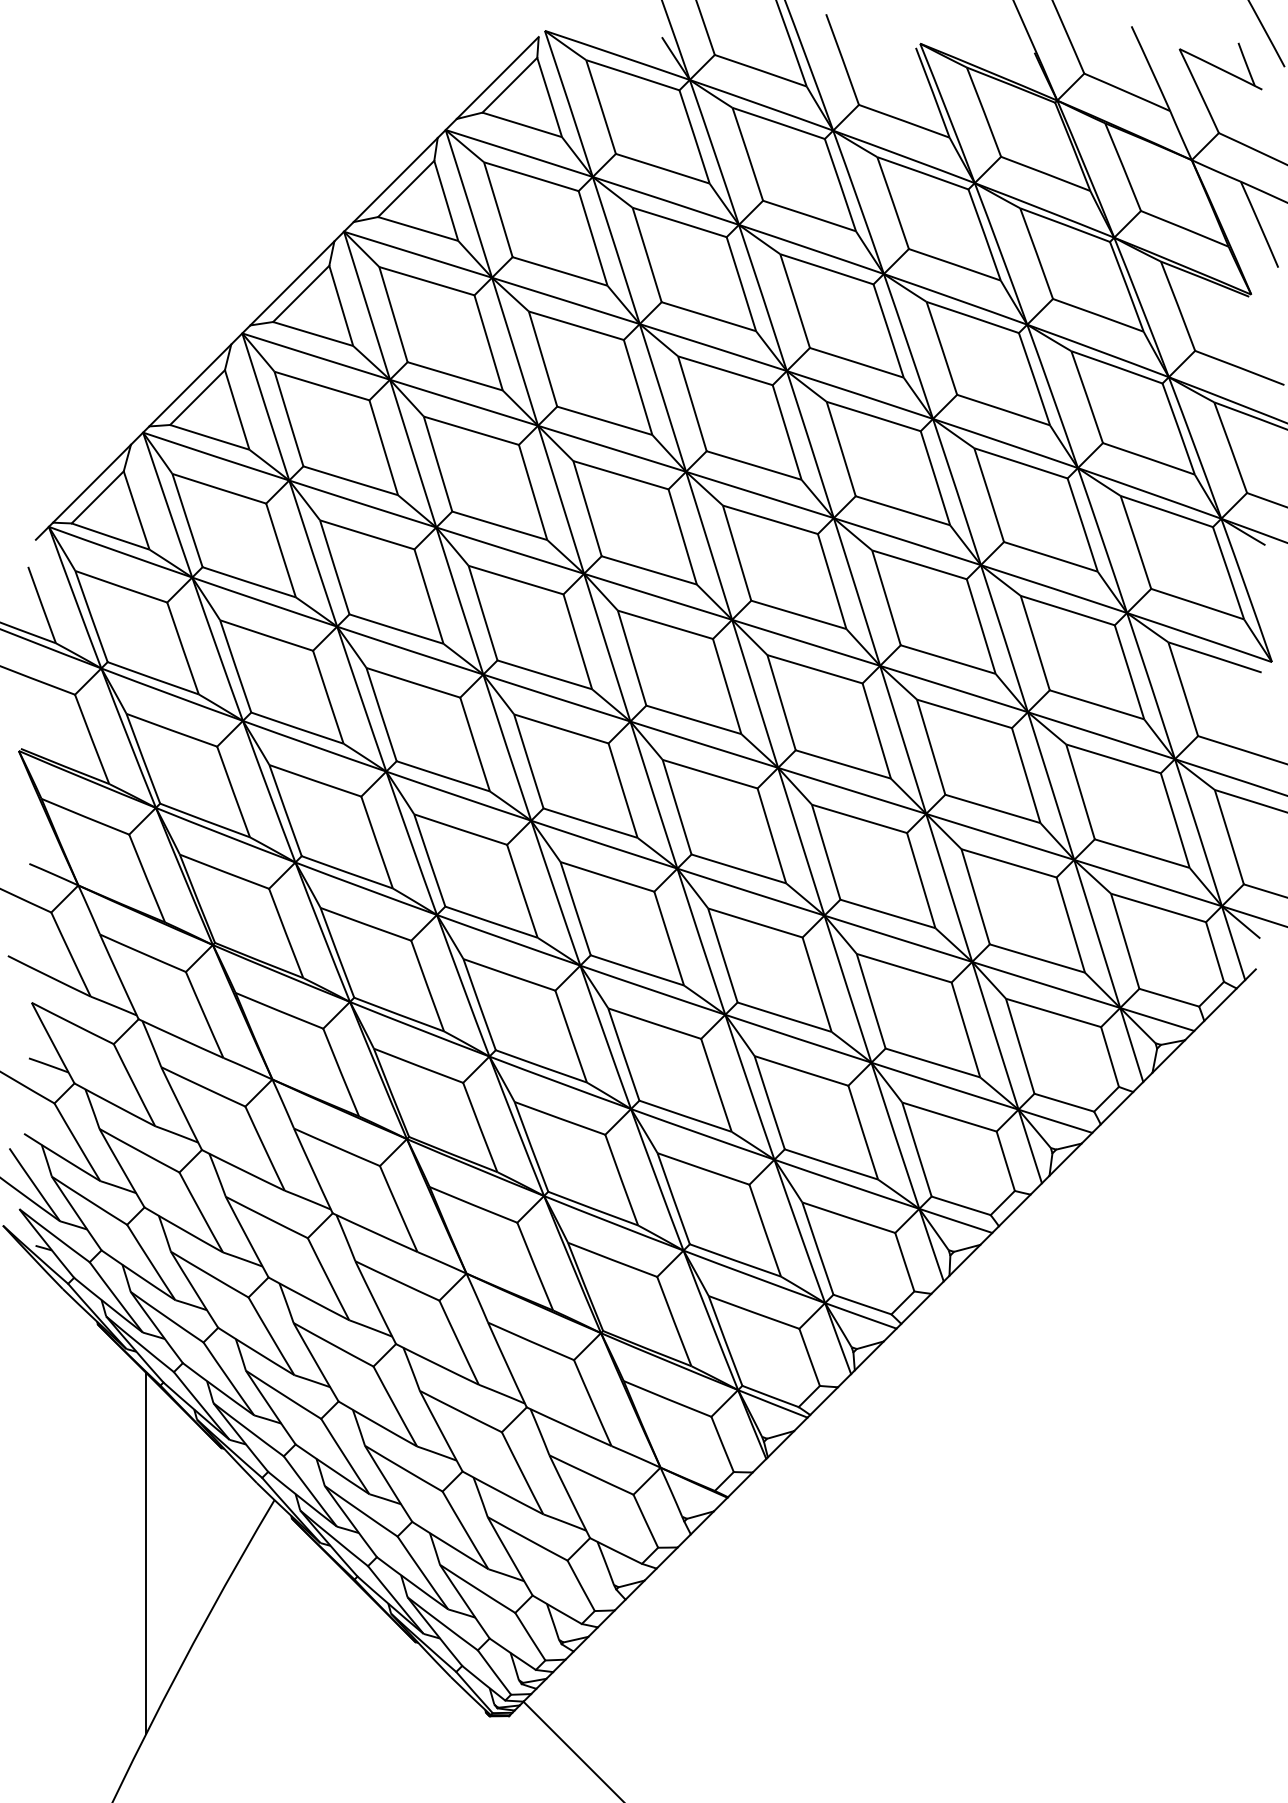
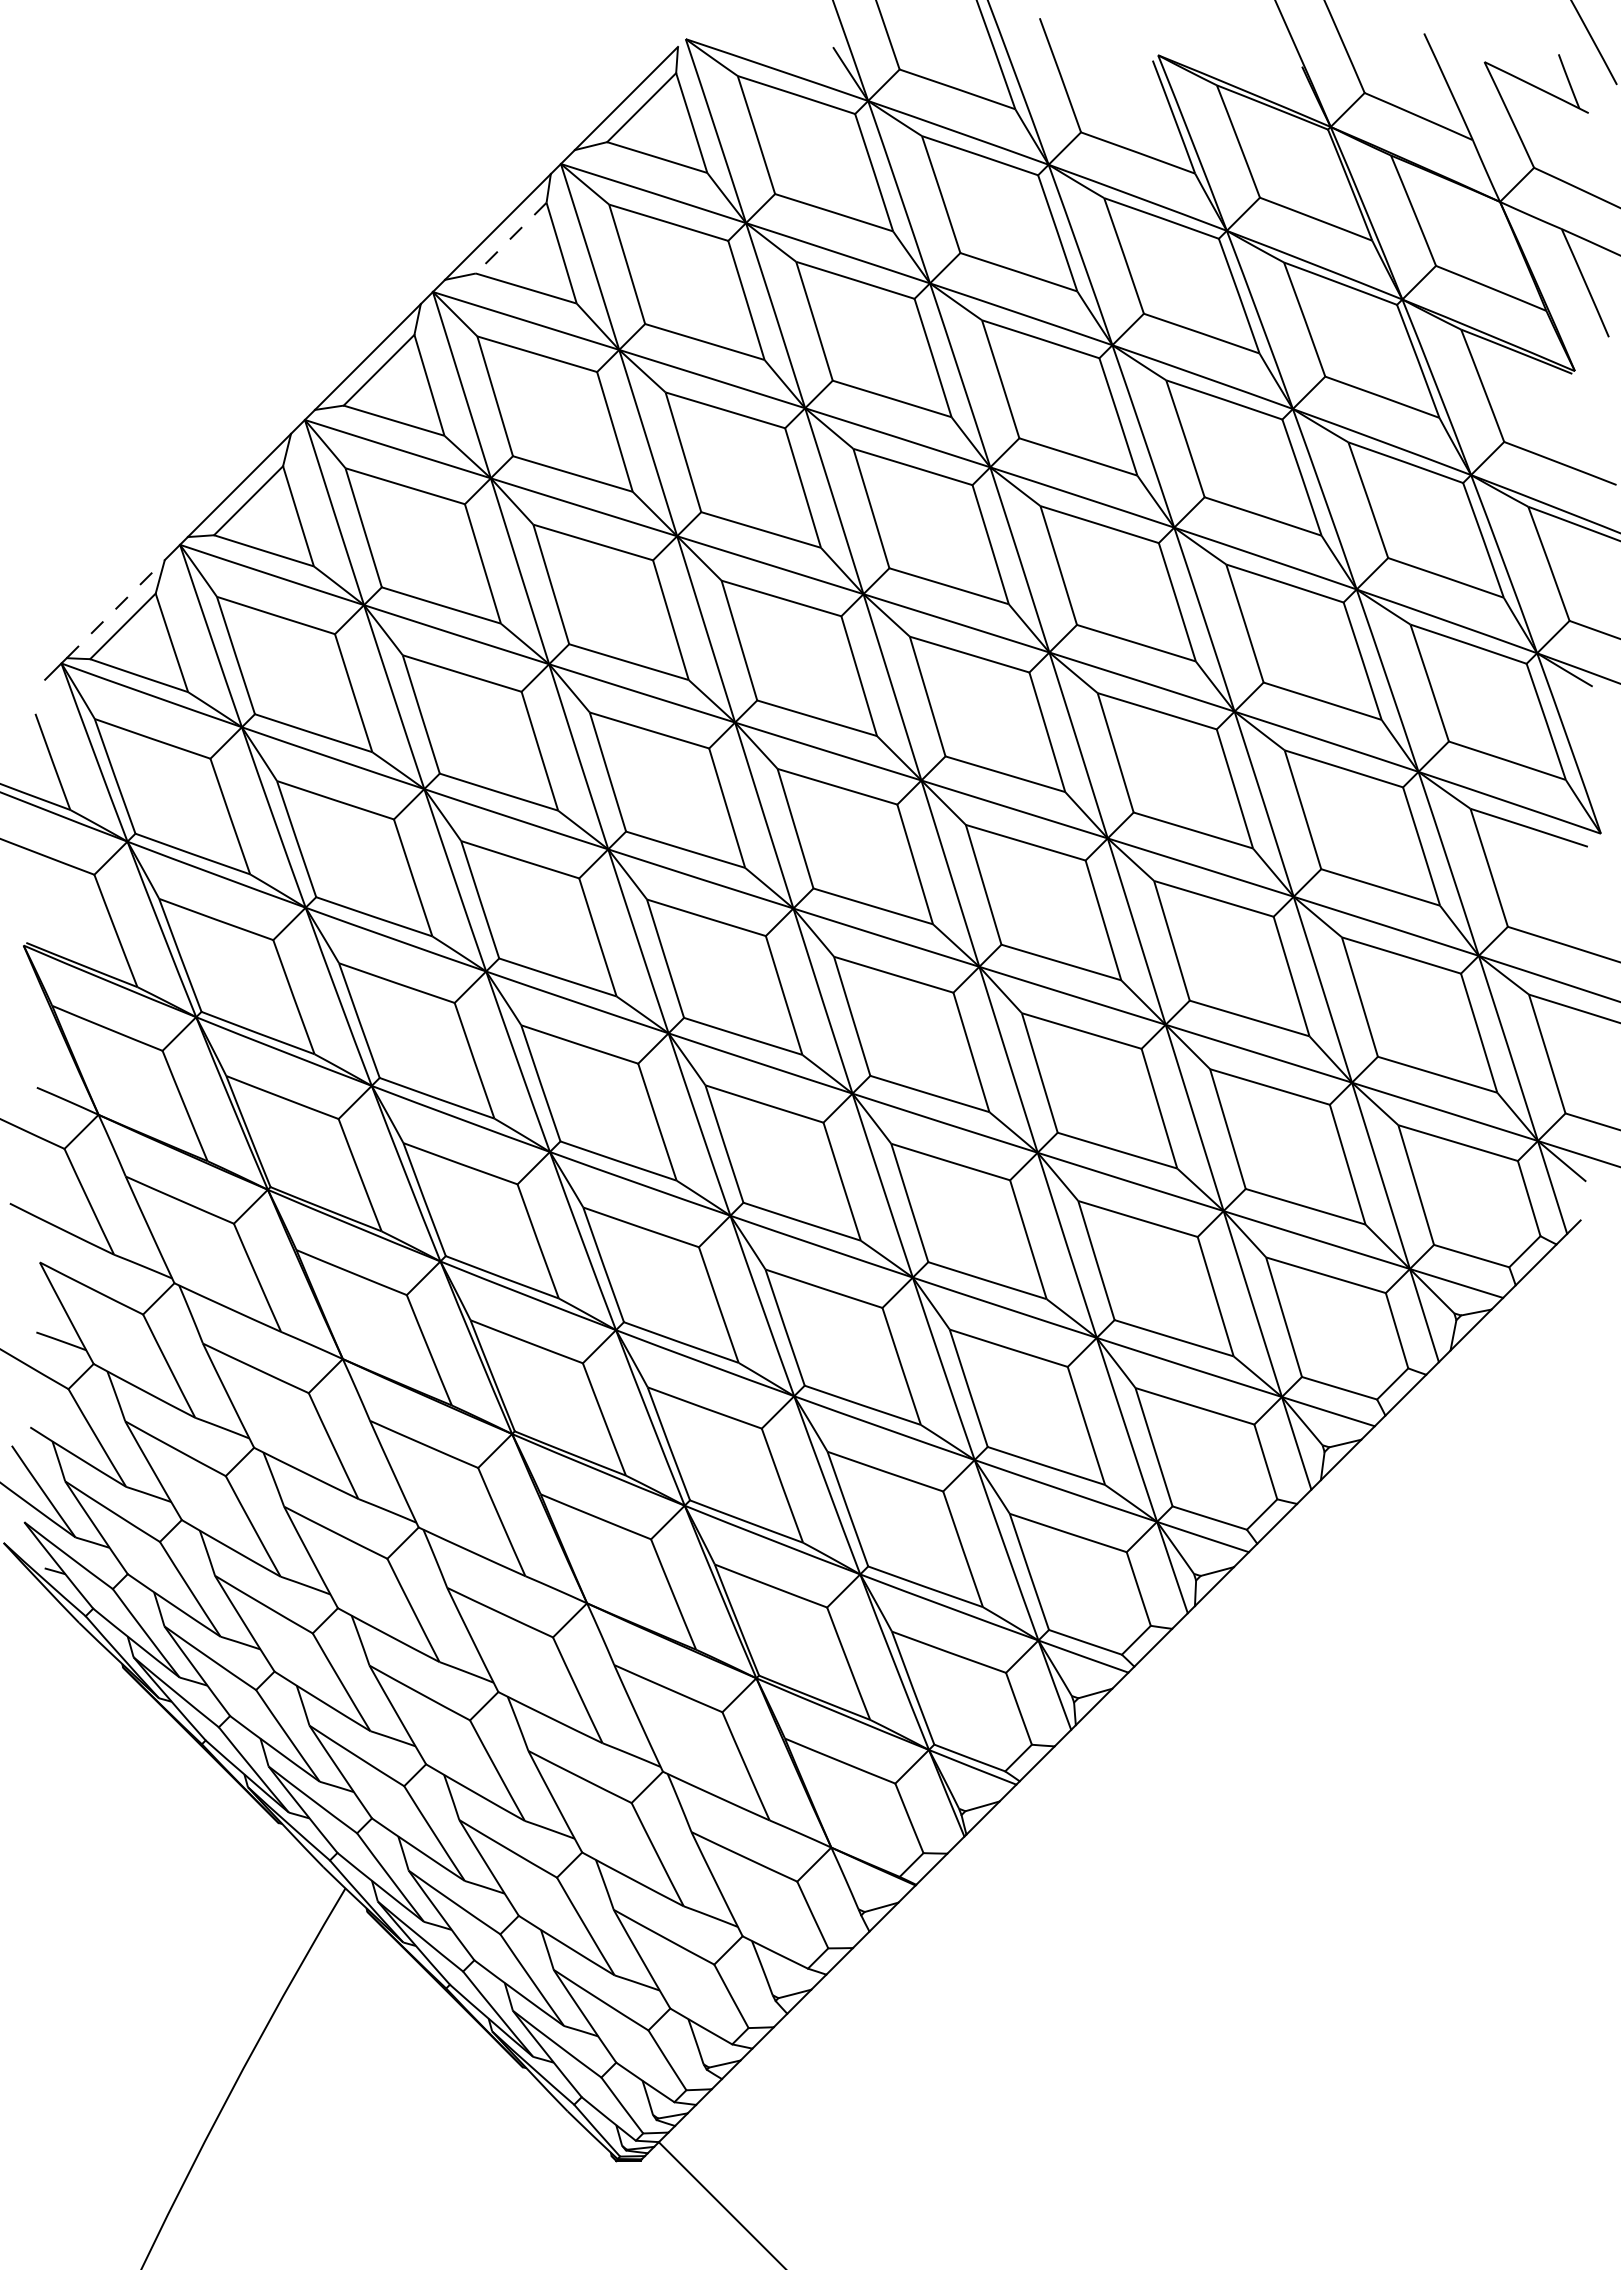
line: (405, 189) -> (510, 238), solid -> dashed
line: (92, 483) -> (116, 608), solid -> dashed
line: (145, 1553) -> (183, 1955), removed

